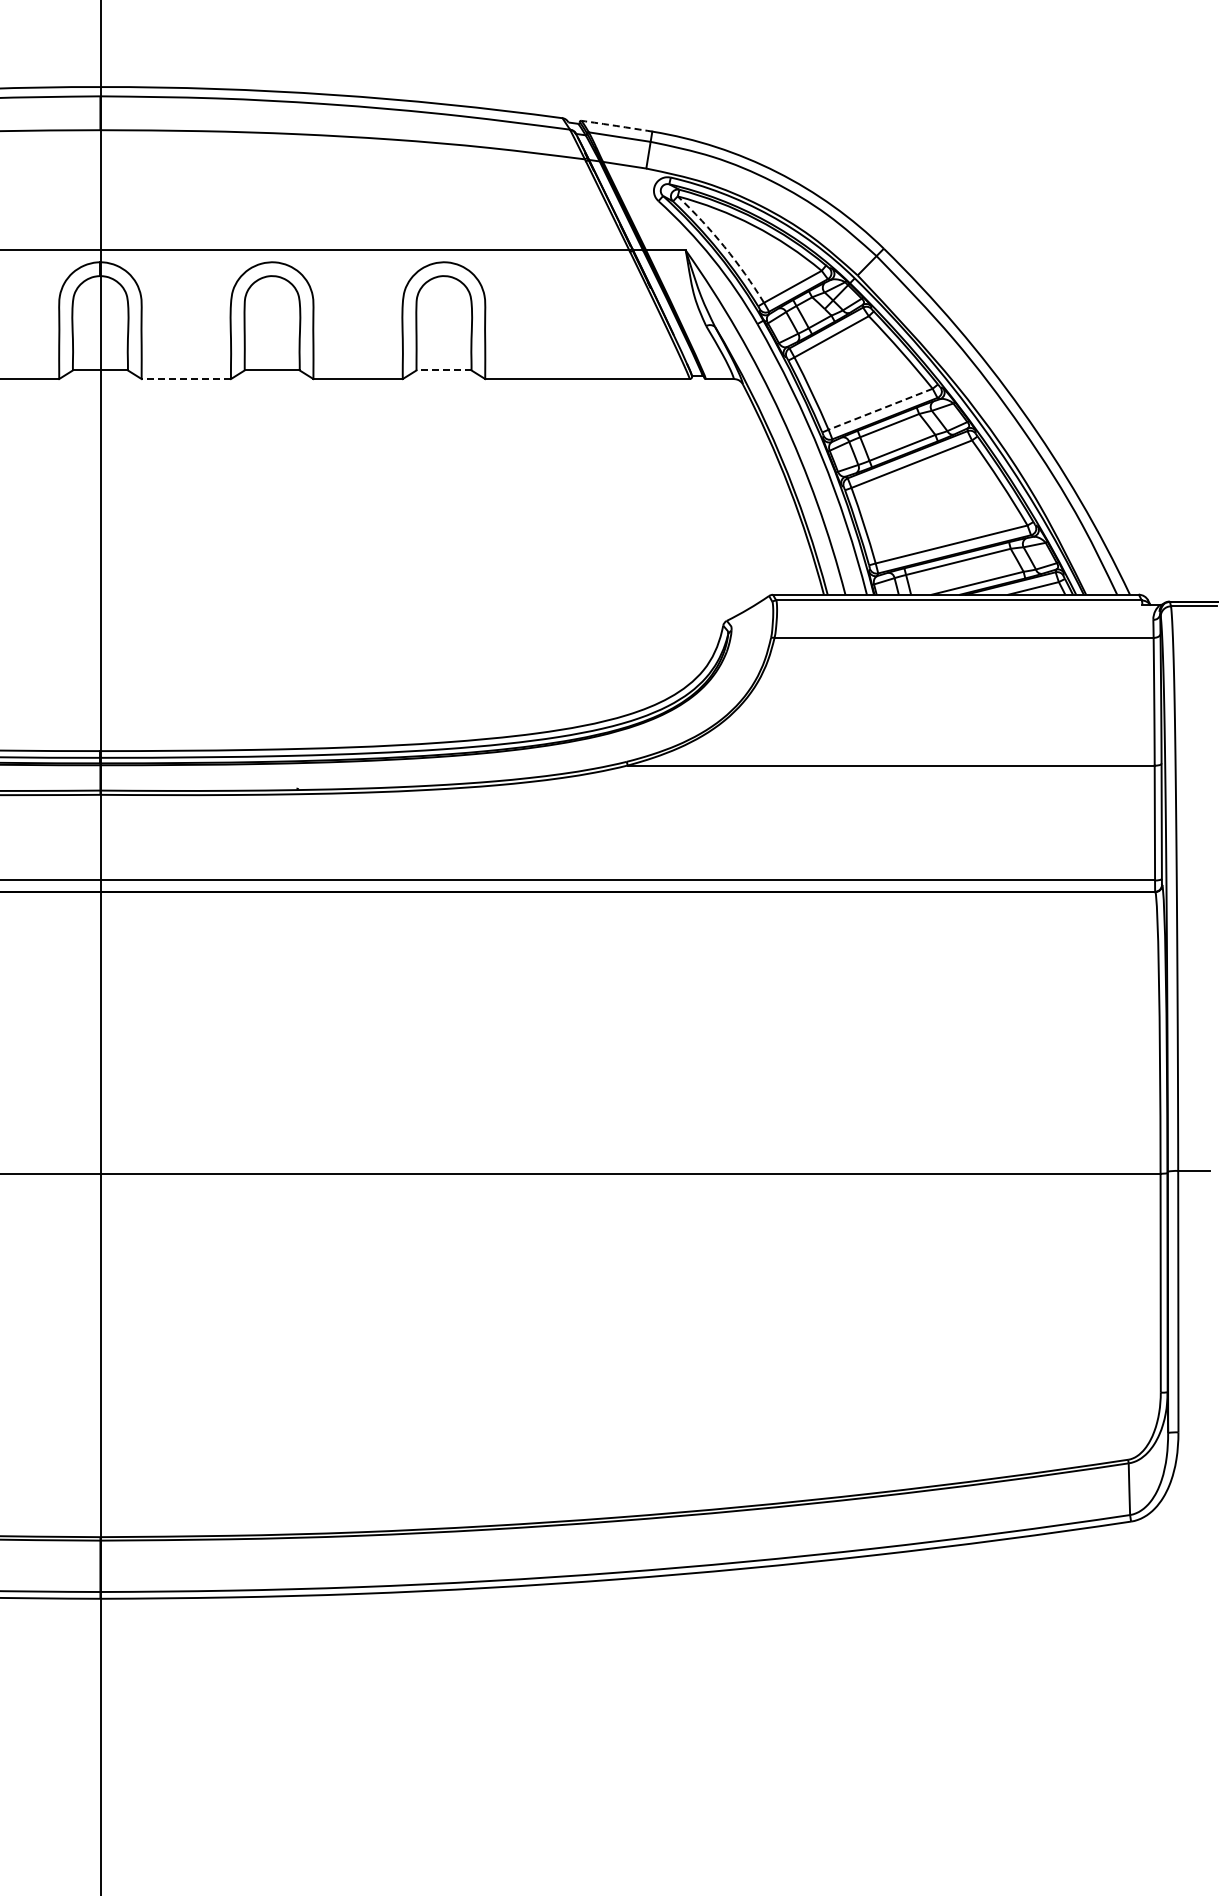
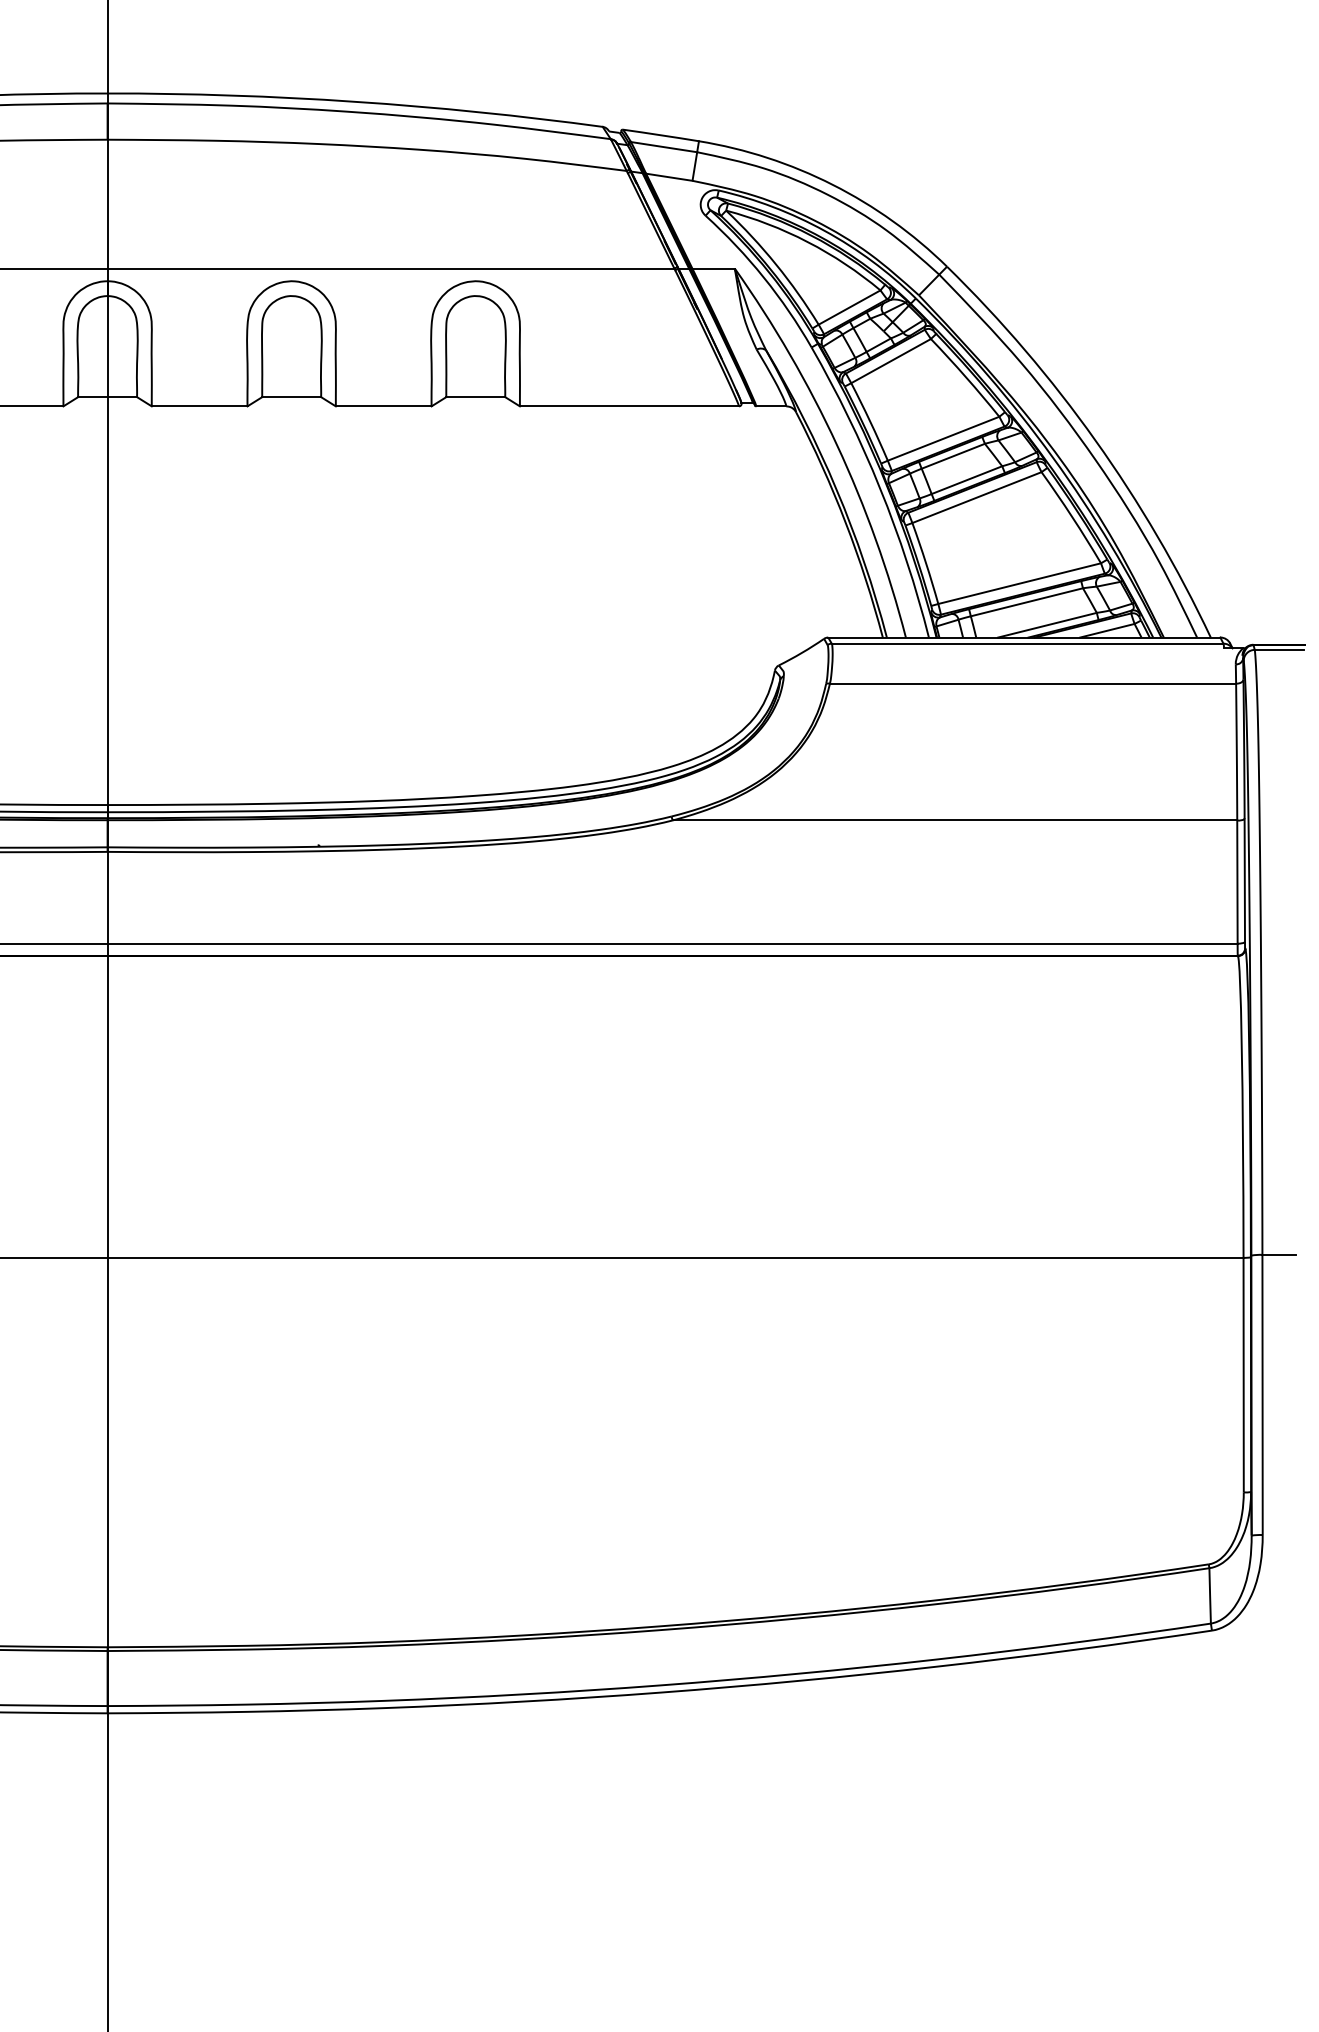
arc: (616, 126) -> (660, 135), dashed -> solid
arc: (724, 246) -> (776, 264), dashed -> solid
line: (443, 370) -> (475, 397), dashed -> solid
line: (186, 379) -> (199, 406), dashed -> solid
line: (880, 409) -> (943, 438), dashed -> solid

